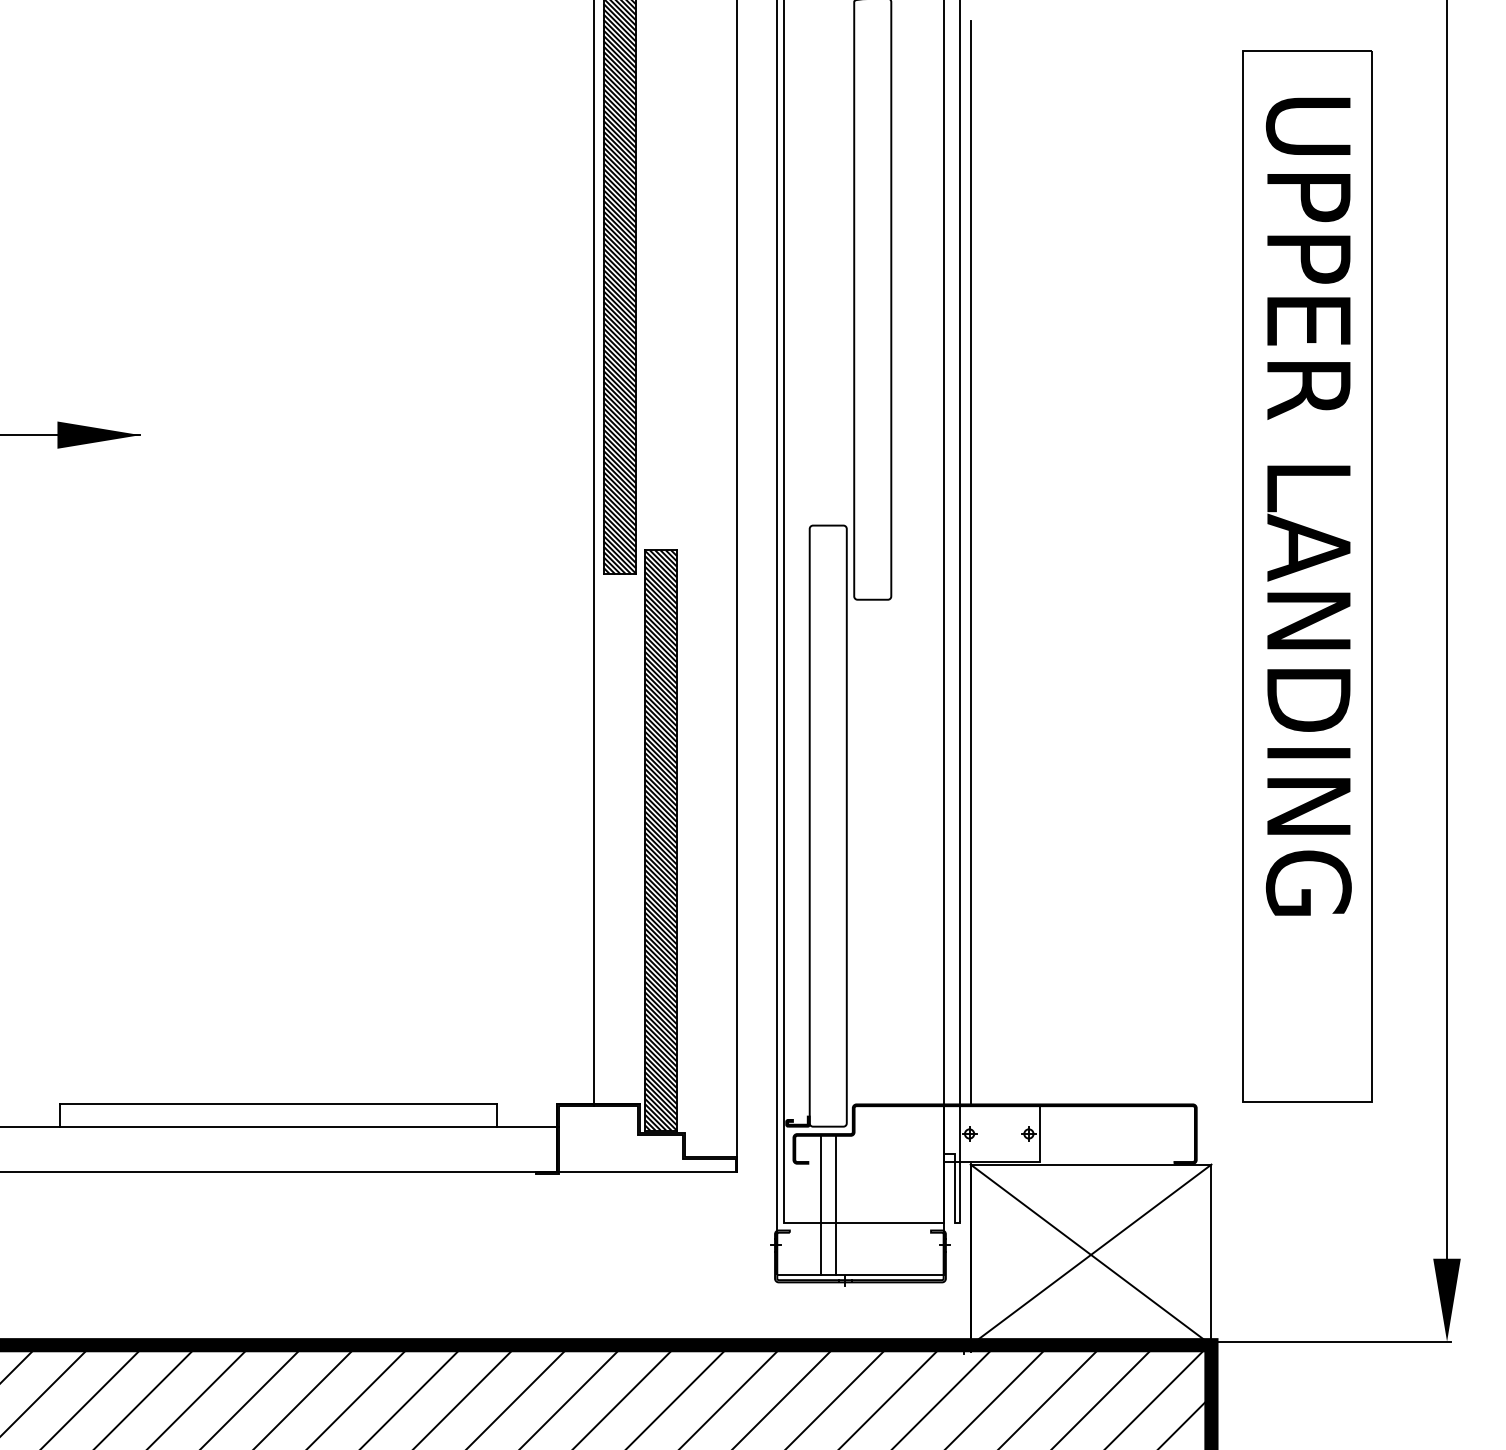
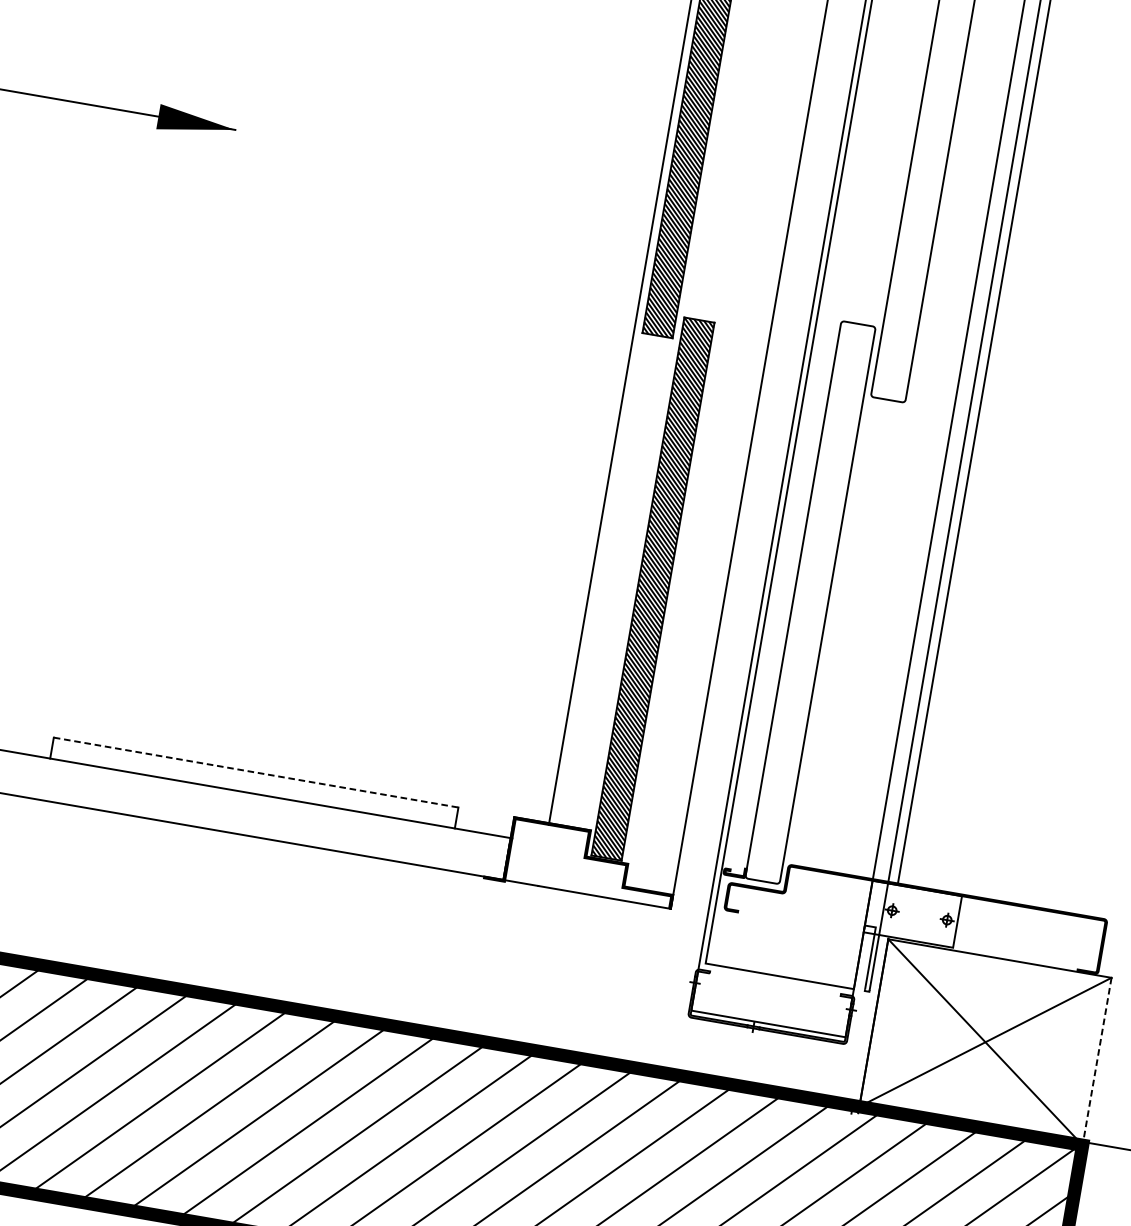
line: (278, 1104) -> (256, 772), solid -> dashed
line: (820, 1205) -> (742, 953), removed
line: (835, 1205) -> (756, 955), removed
line: (1211, 1255) -> (1097, 1062), solid -> dashed

